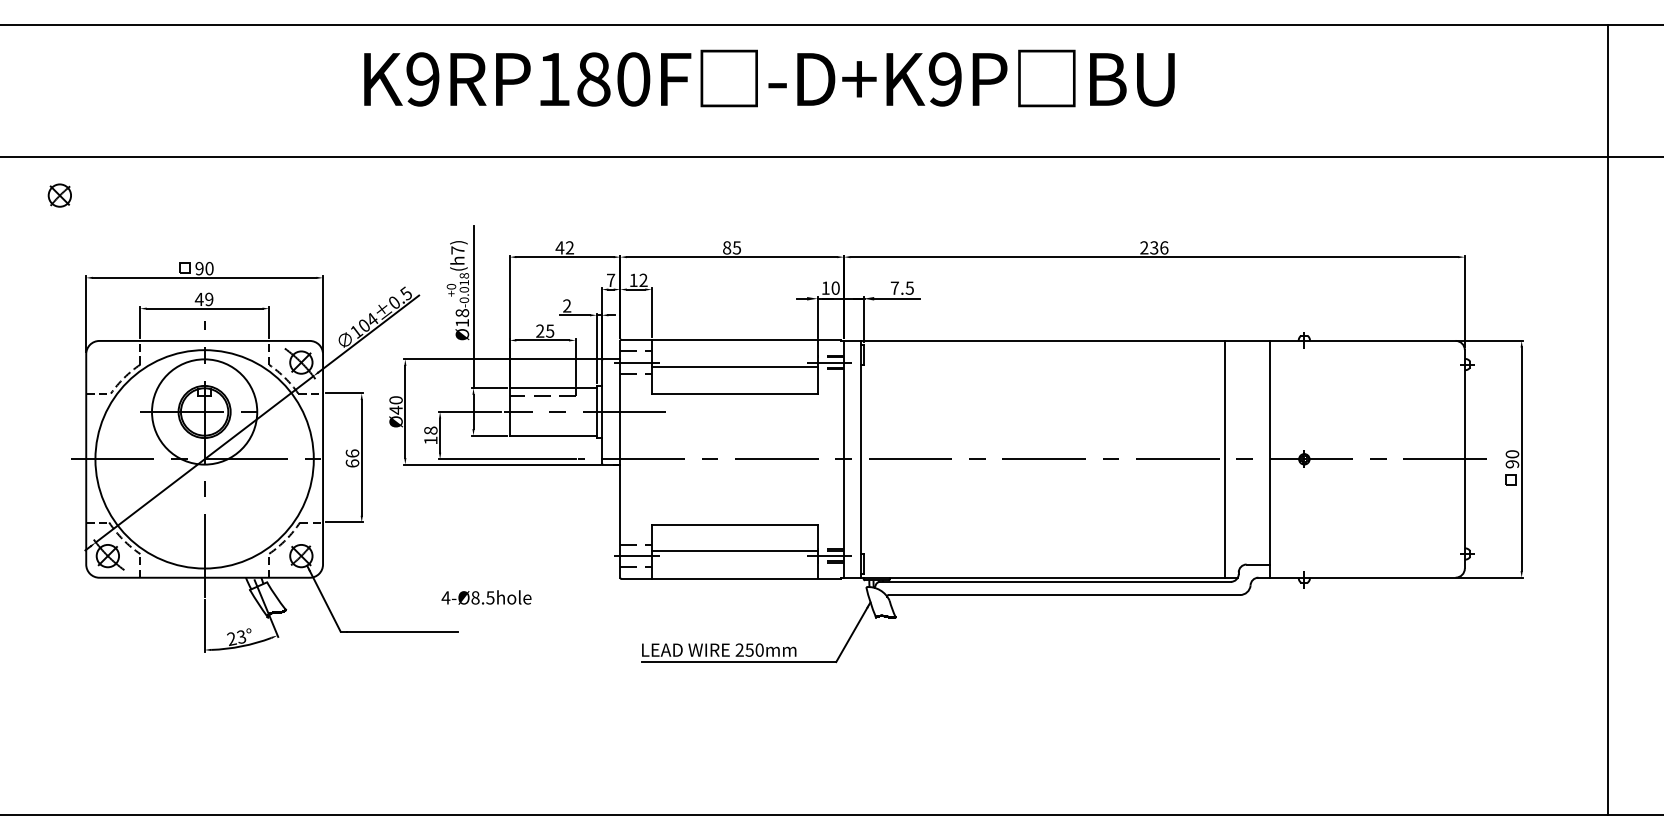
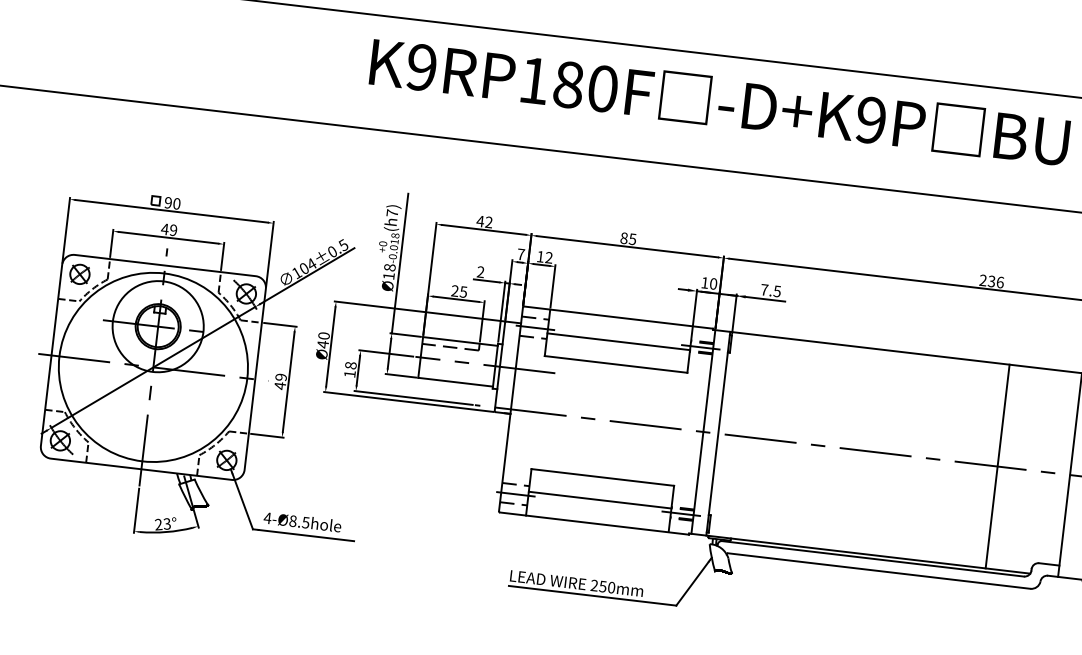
text: (769, 78) -> (719, 101), moved
part: (59, 195) -> (79, 274), moved
text: (352, 458) -> (280, 381), 66 -> 49
line: (1224, 458) -> (997, 465), moved
text: (486, 597) -> (302, 522), moved

